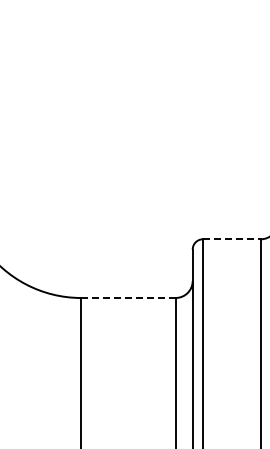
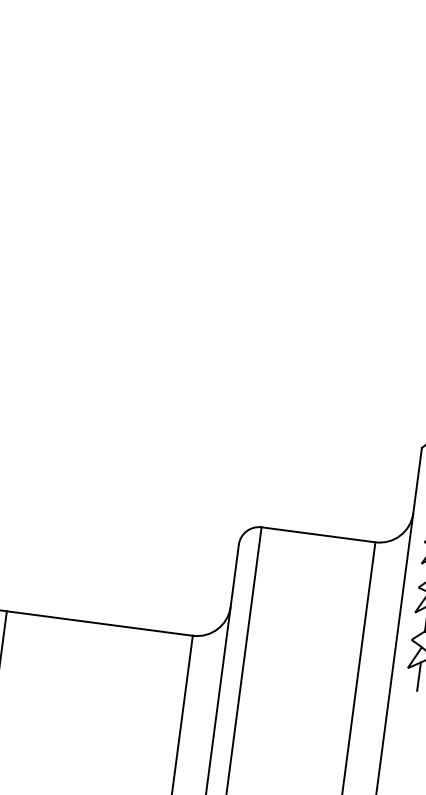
line: (231, 239) -> (317, 535), dashed -> solid
line: (128, 297) -> (100, 622), dashed -> solid

